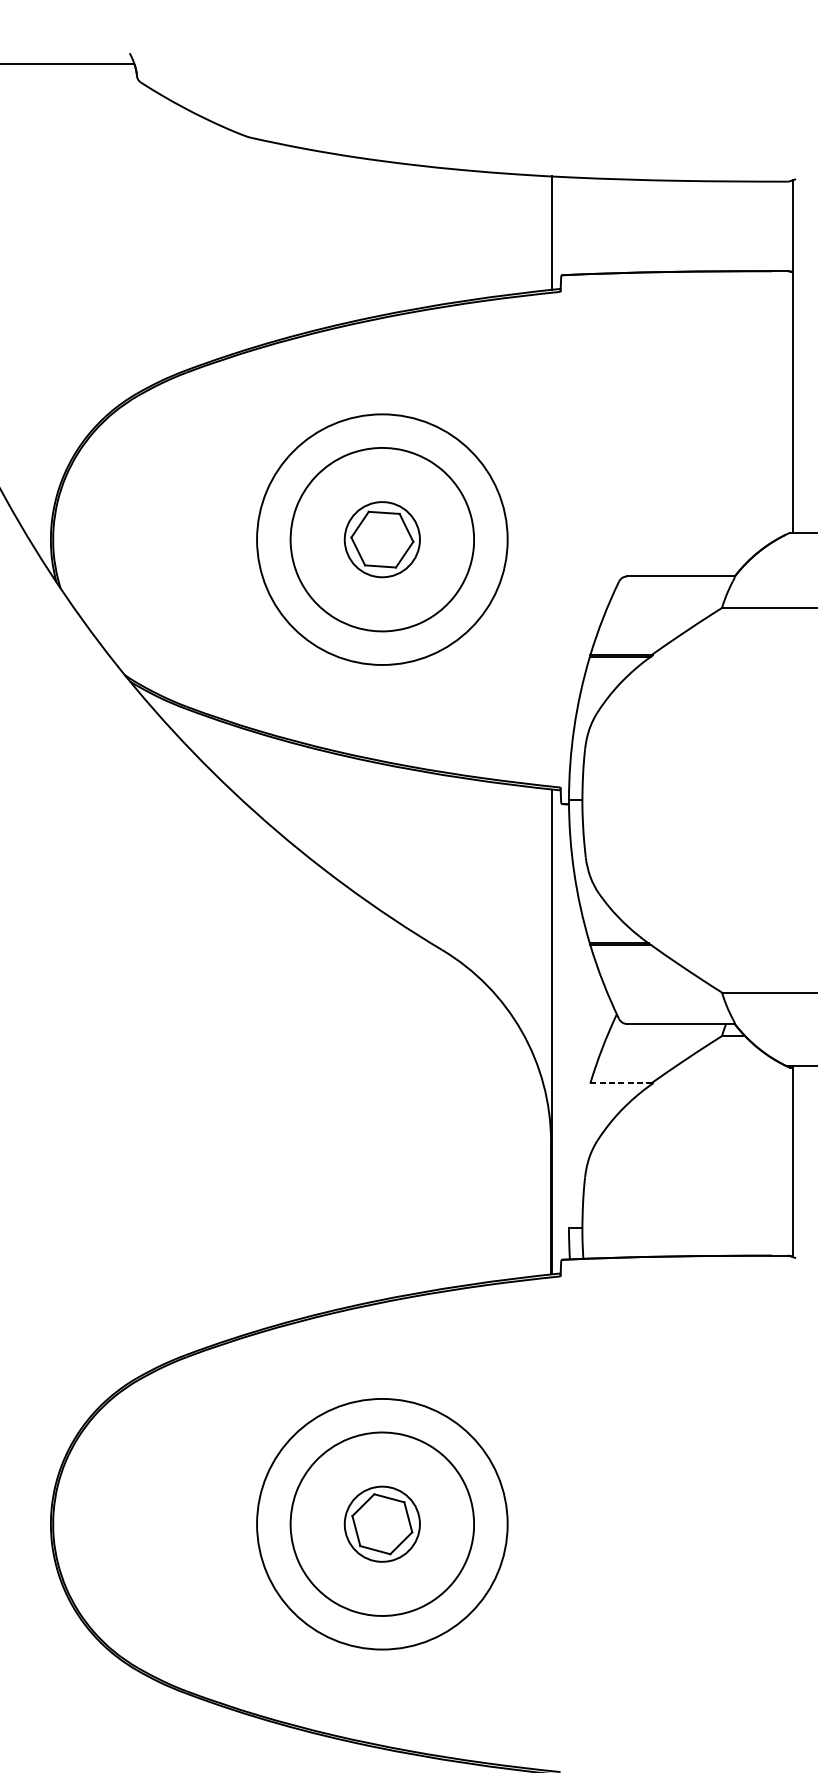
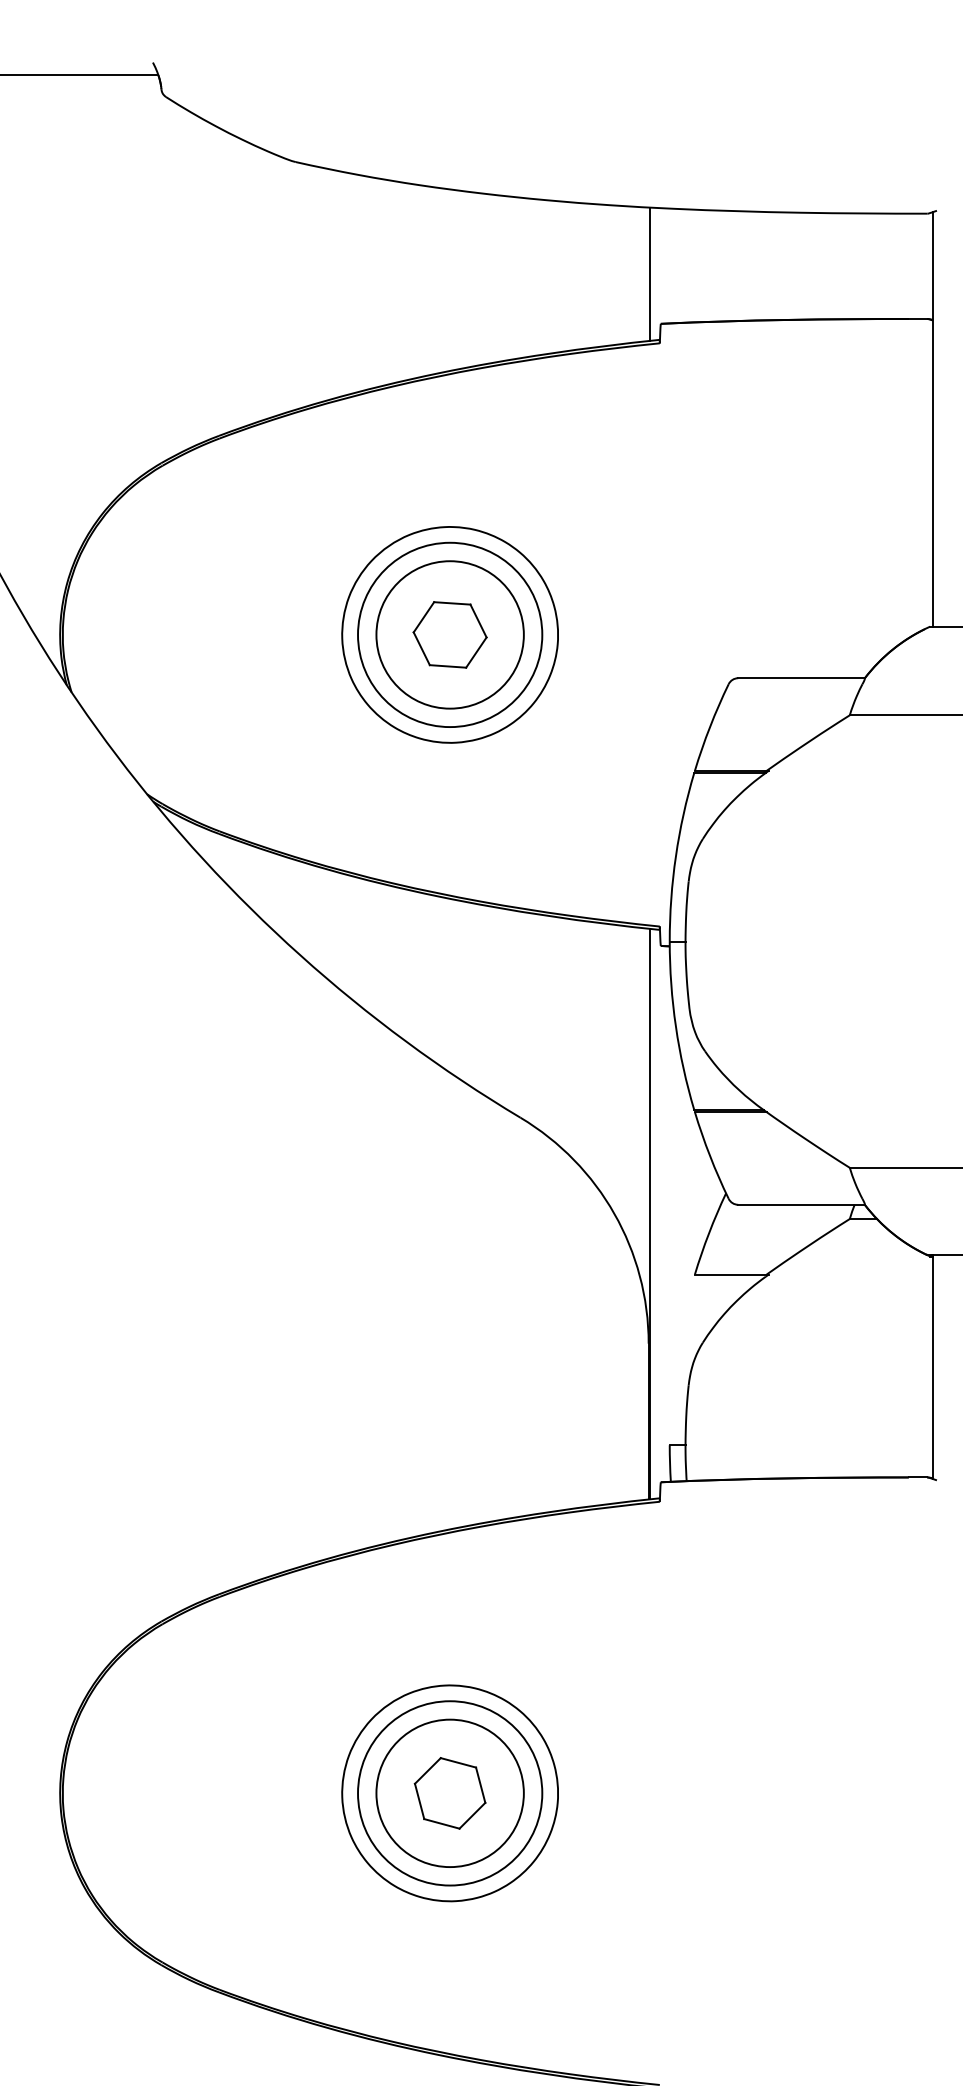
circle: (381, 539) -> (449, 634), size x1.67
circle: (382, 539) -> (450, 634), size x0.62
line: (620, 1083) -> (730, 1274), dashed -> solid
circle: (381, 1524) -> (449, 1793), size x1.67
circle: (382, 1524) -> (450, 1793), size x0.62

